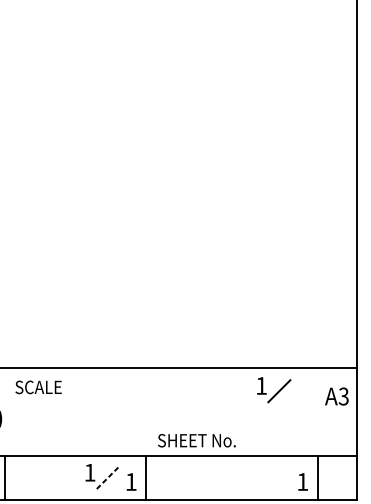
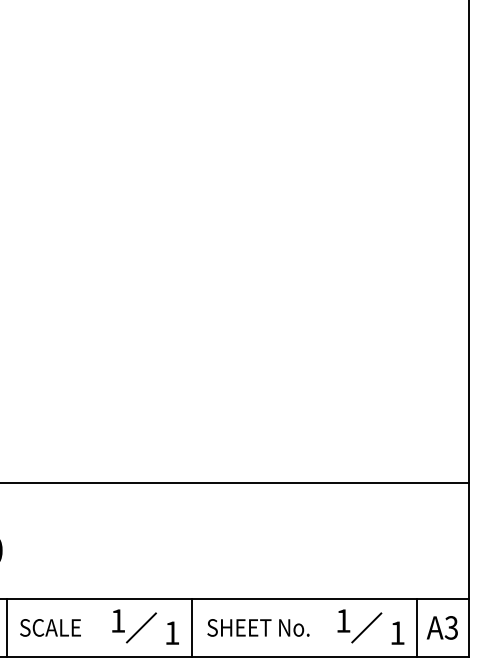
text: (38, 387) -> (50, 627), moved
part: (273, 390) -> (359, 626), moved
text: (336, 396) -> (441, 627), moved
text: (196, 440) -> (258, 627), moved
line: (107, 477) -> (141, 627), dashed -> solid

